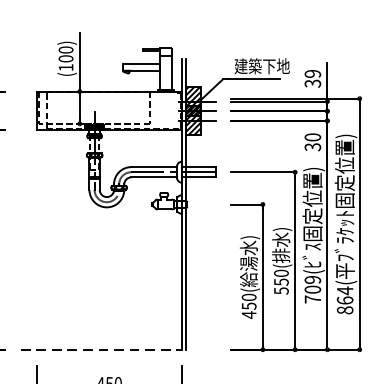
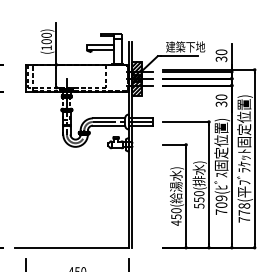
text: (312, 74) -> (221, 52), 39 -> 30
text: (345, 299) -> (244, 212), 864( -> 778(
line: (102, 349) -> (72, 247), dashed -> solid

